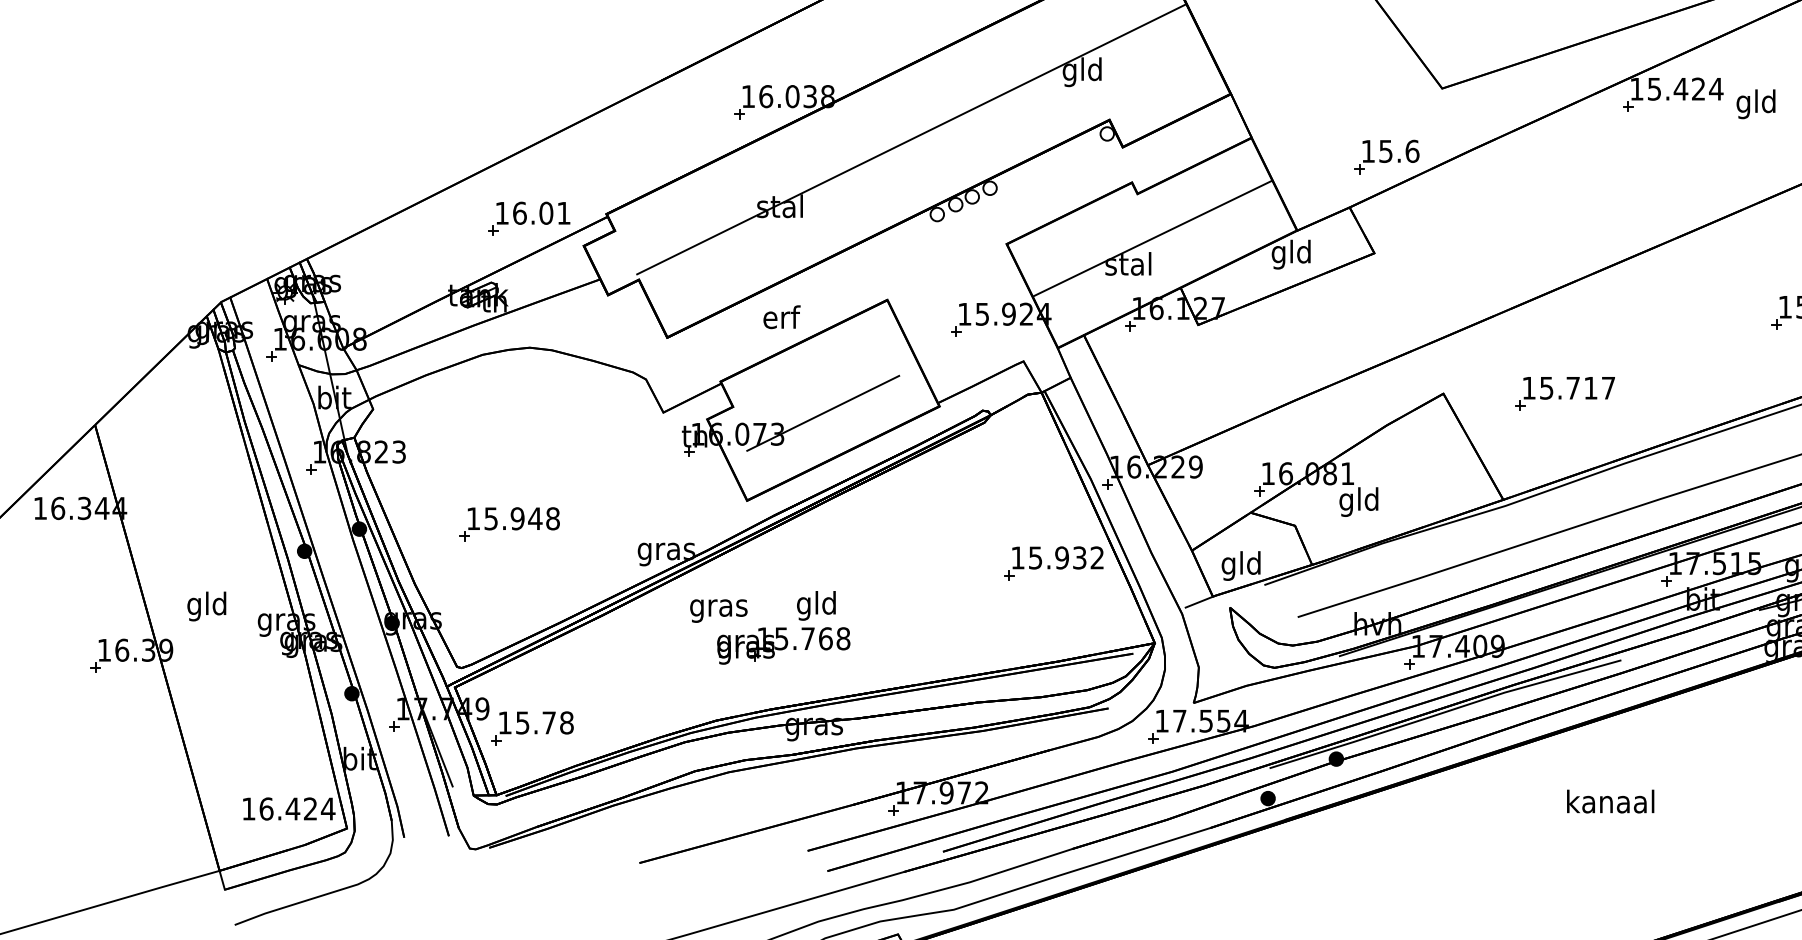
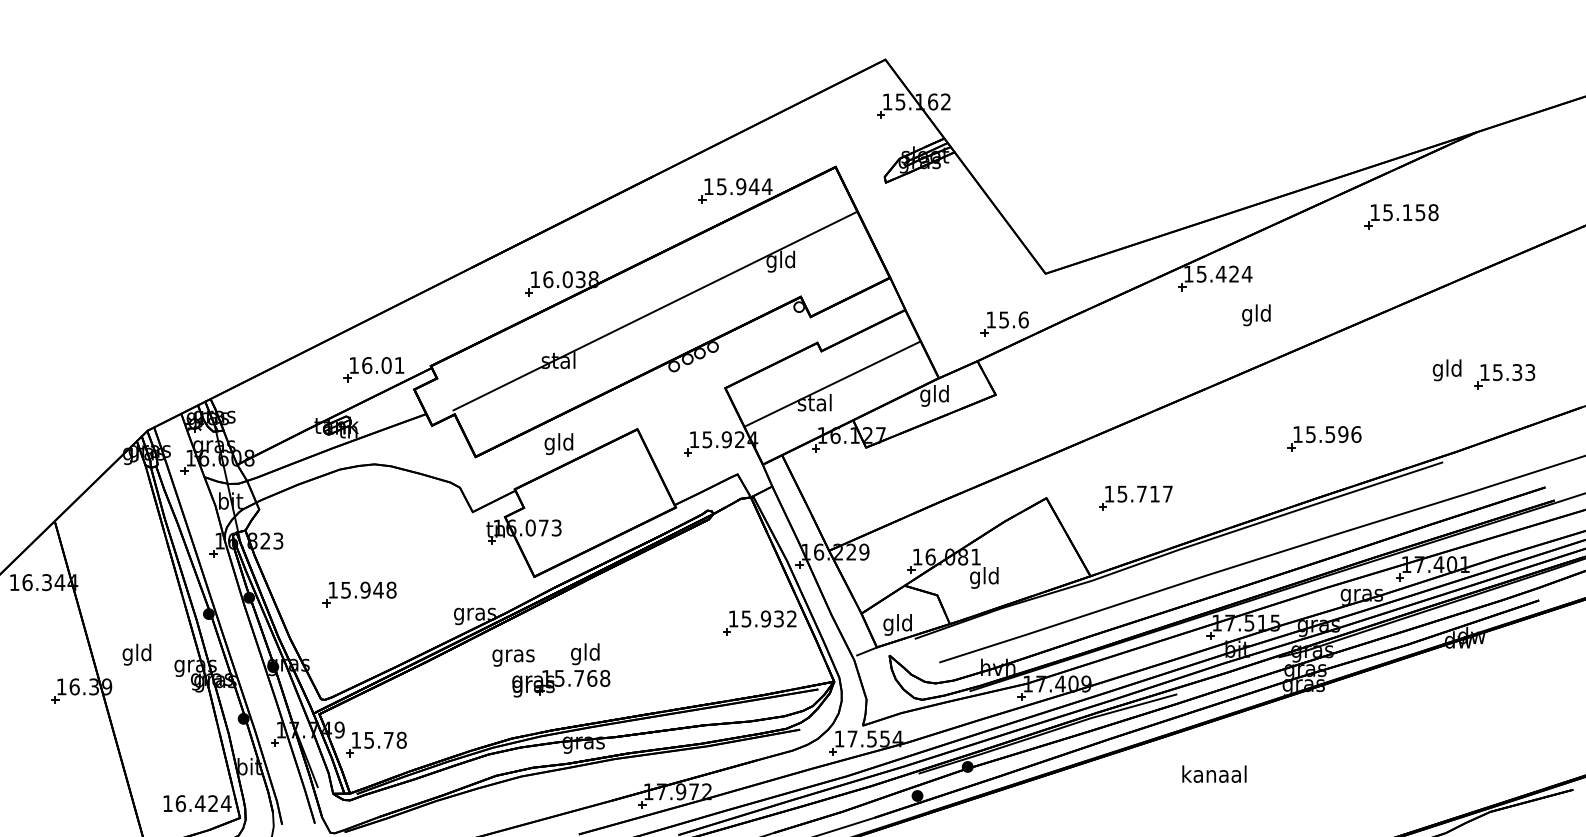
text: (1756, 104) -> (1256, 315), moved
text: (779, 320) -> (558, 444), erf -> gld
line: (823, 413) -> (590, 512), removed
text: (1610, 800) -> (1214, 773), moved

